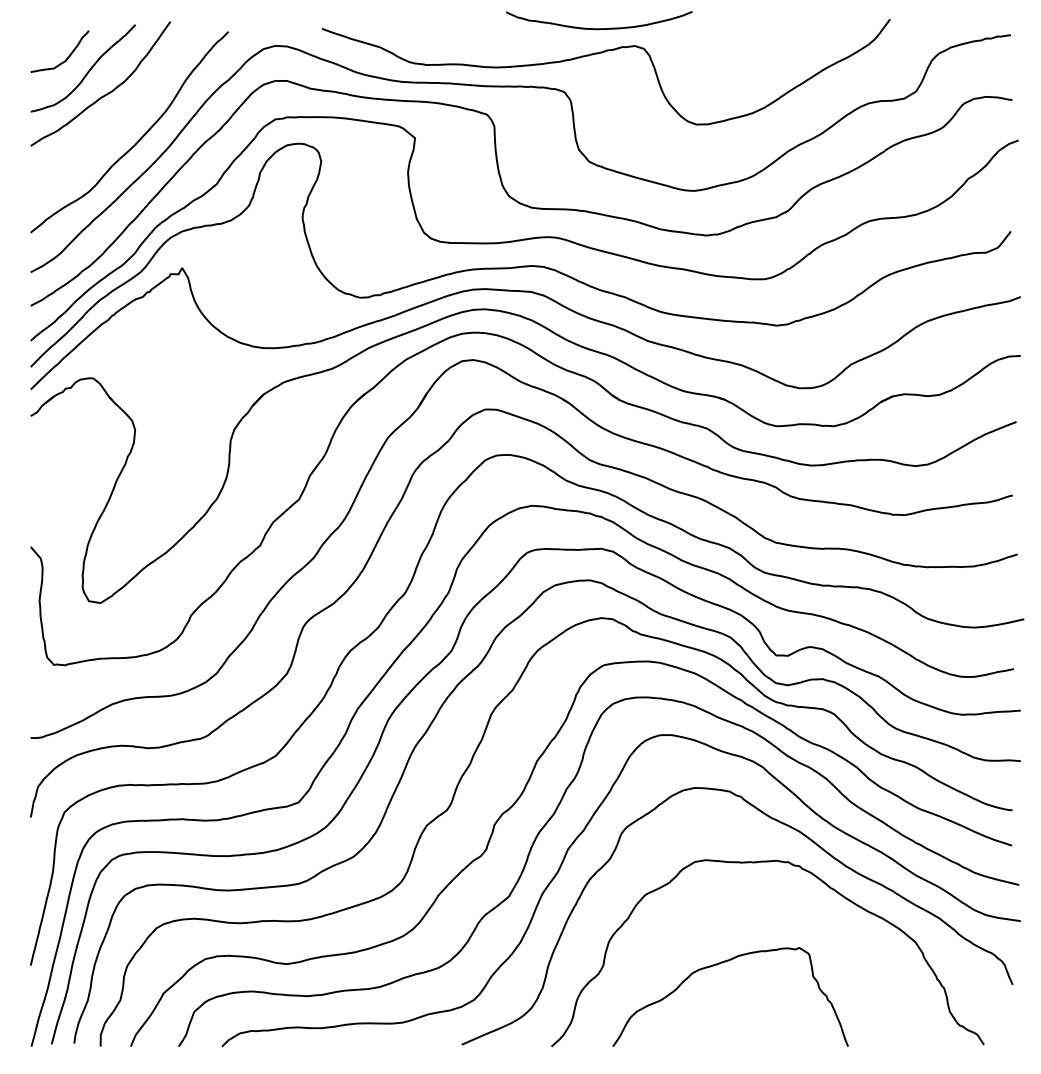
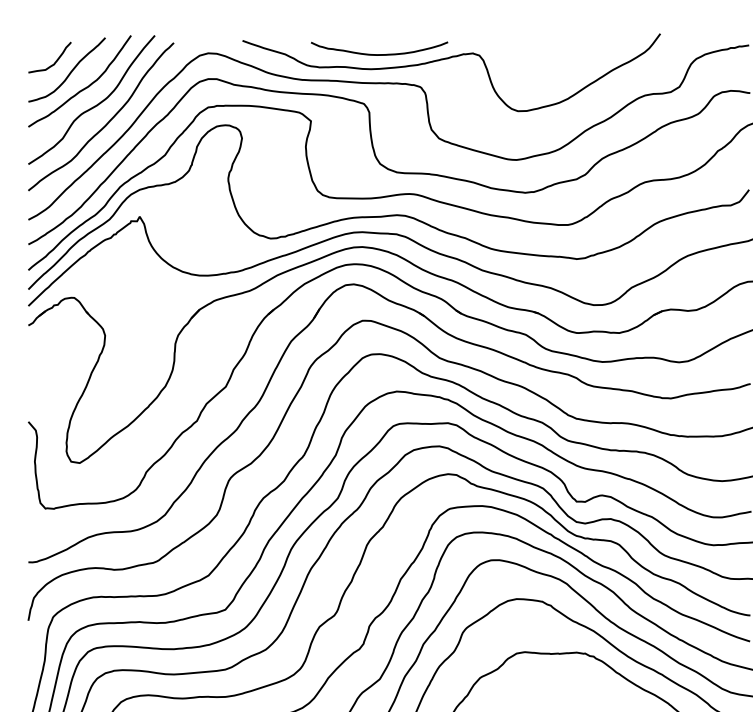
curve: (599, 28) -> (379, 54), moved
curve: (120, 117) -> (94, 106), added

